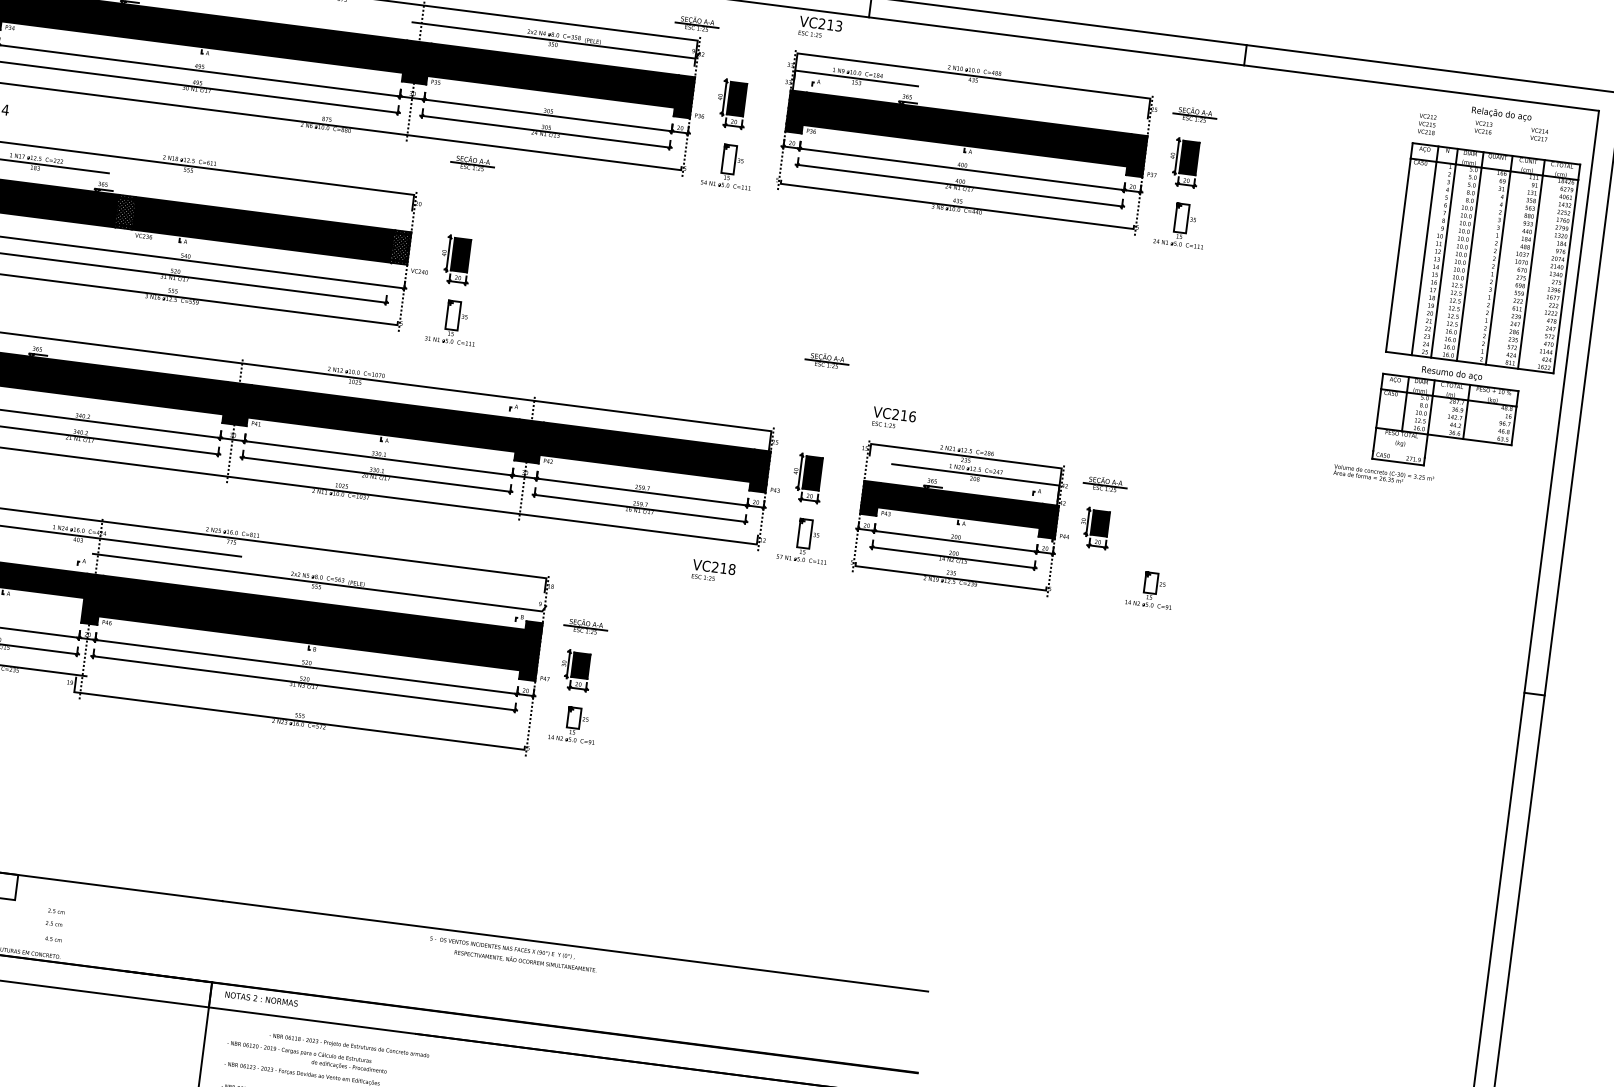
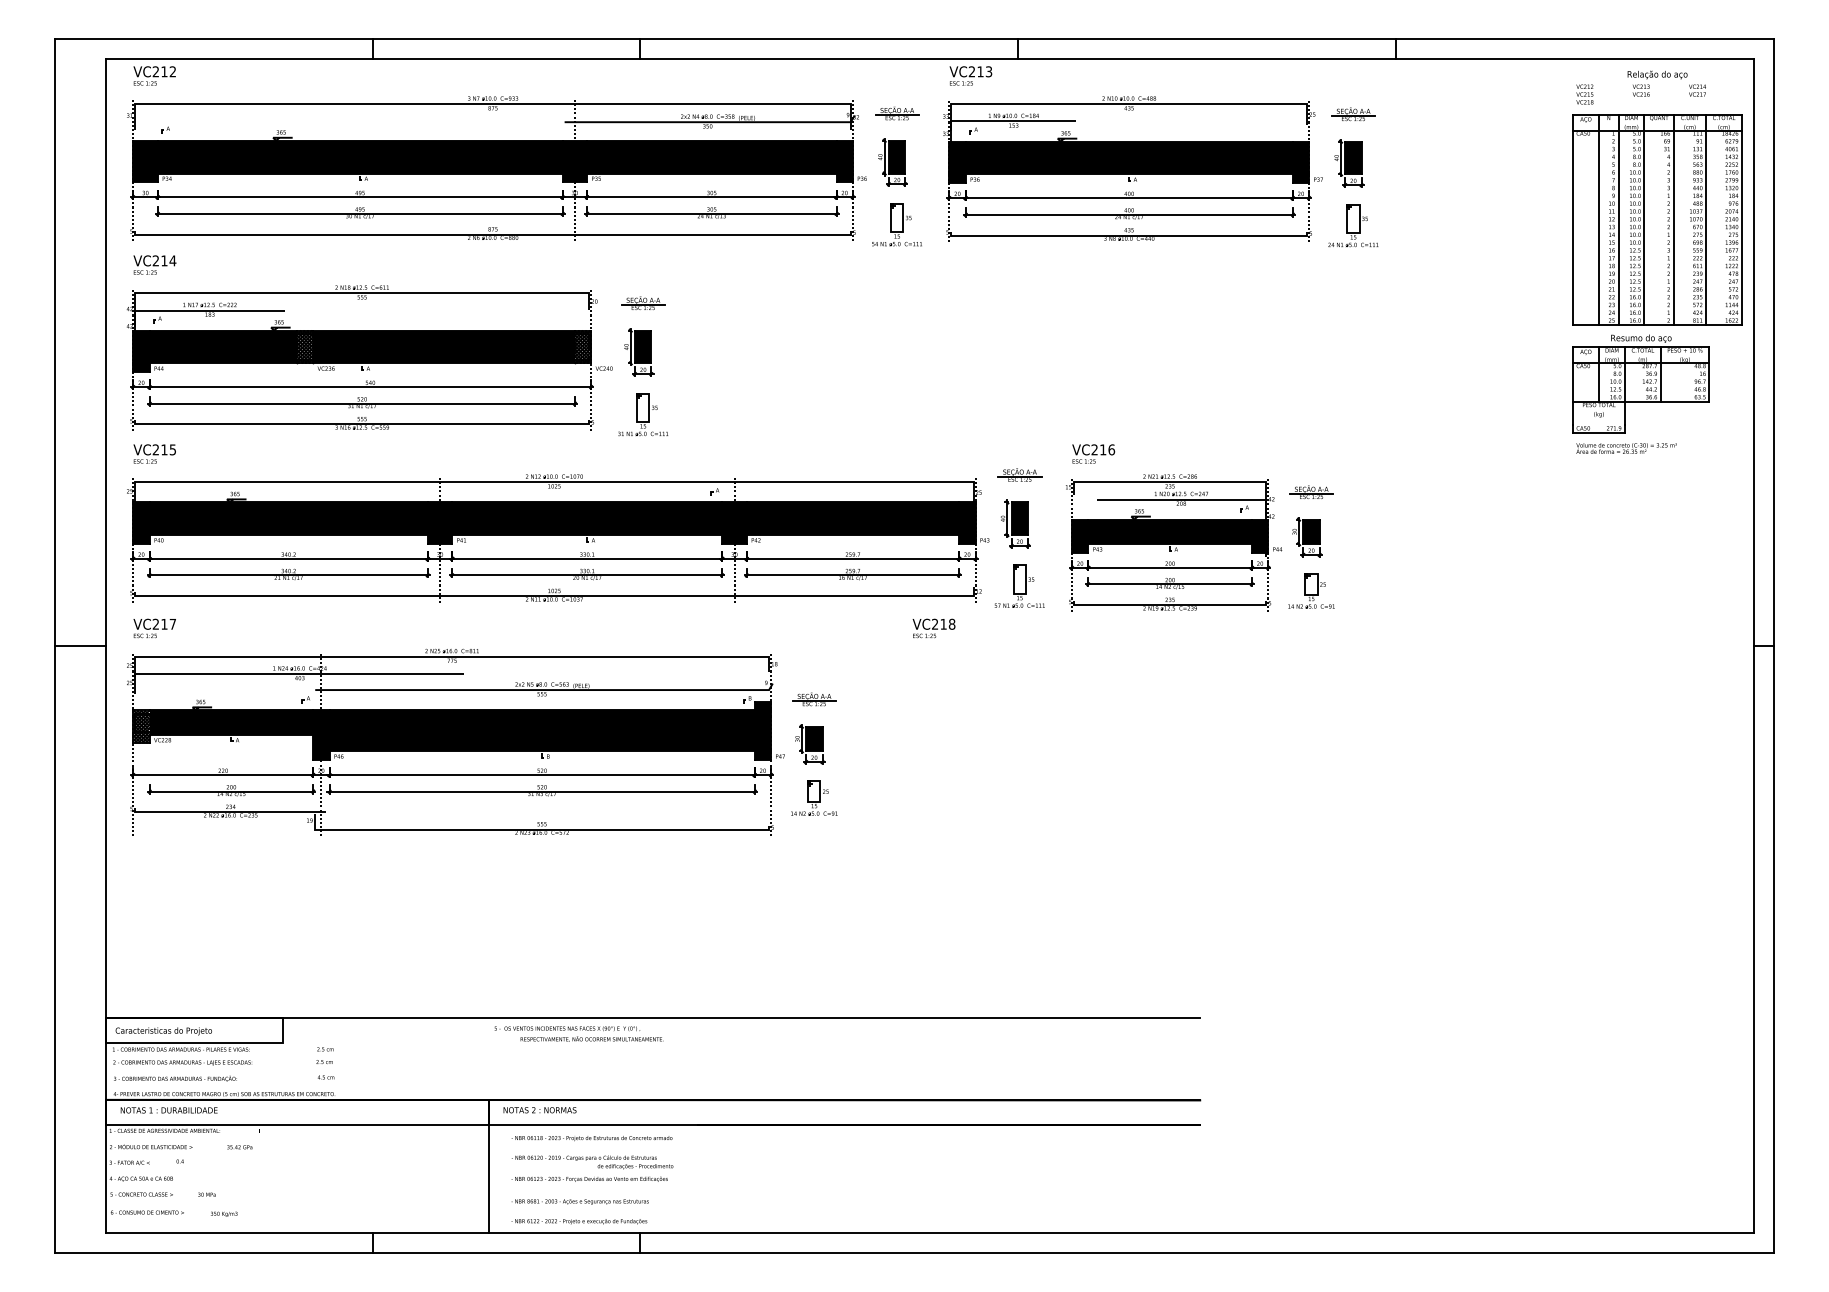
part: (697, 23) -> (897, 113), moved
part: (473, 162) -> (643, 302), moved
part: (826, 360) -> (1019, 474), moved
text: (1383, 475) -> (1626, 448), moved
part: (1150, 588) -> (1311, 590), moved
text: (512, 953) -> (578, 1033), moved
text: (348, 1045) -> (591, 1138), moved

